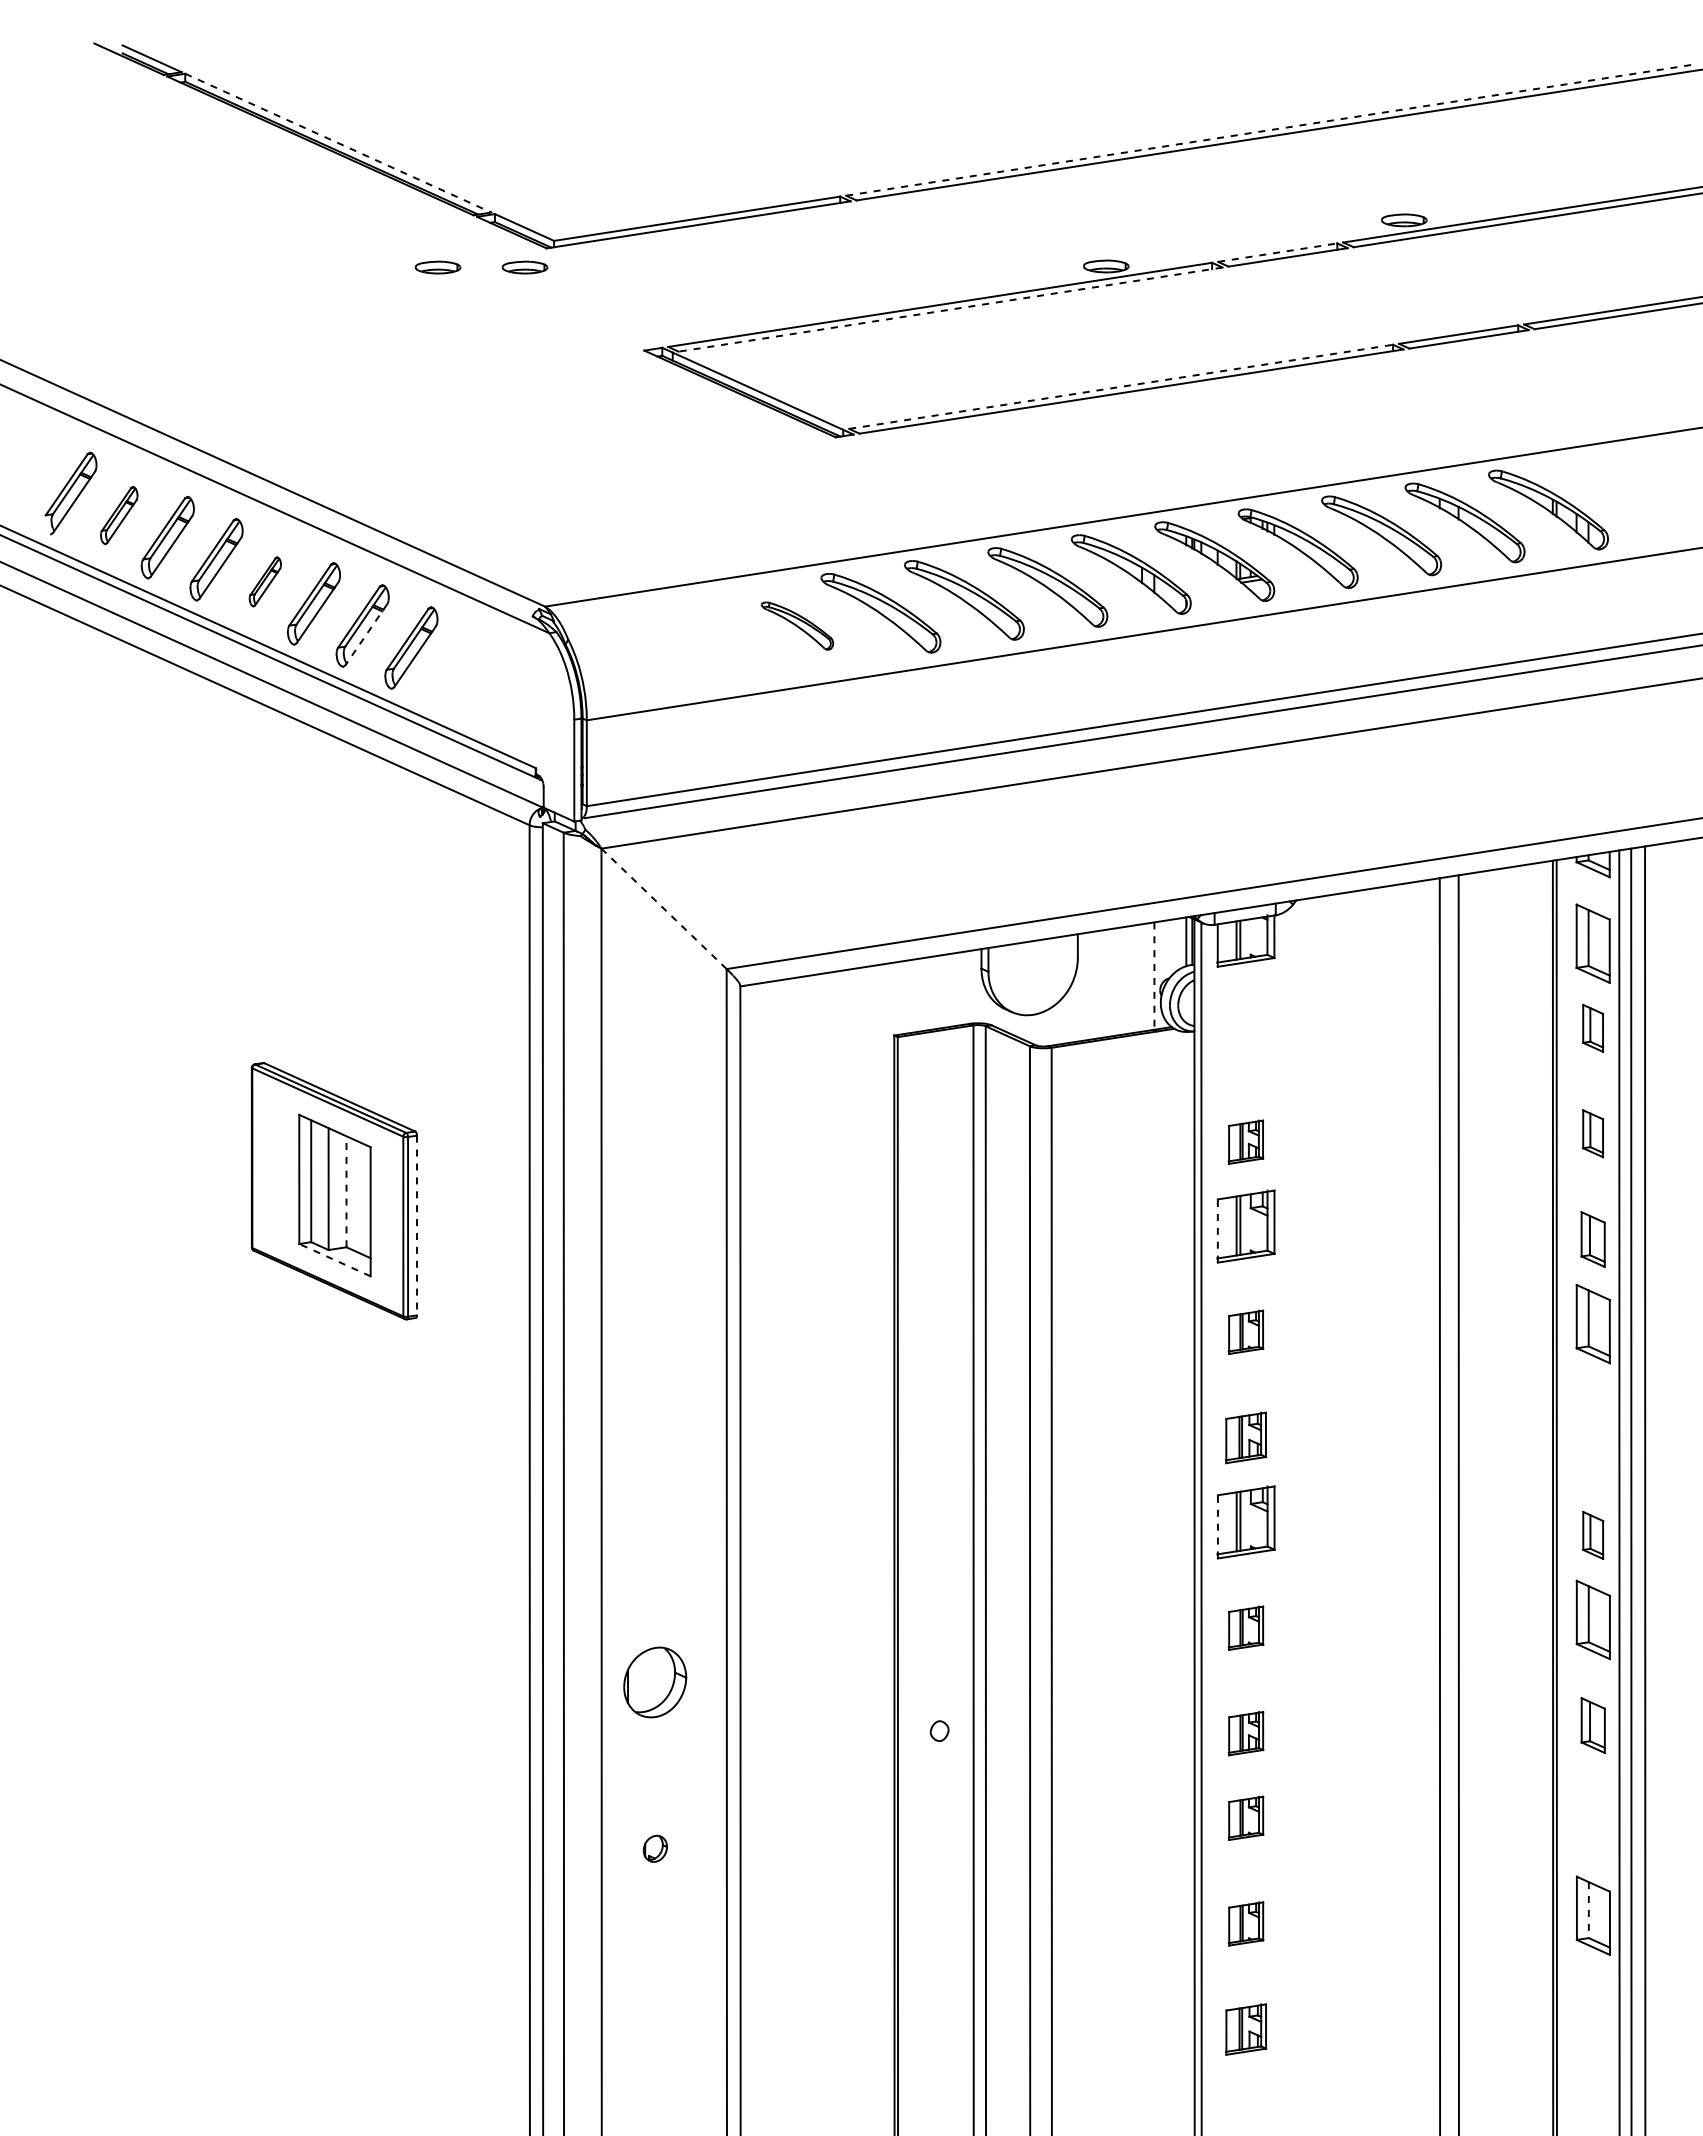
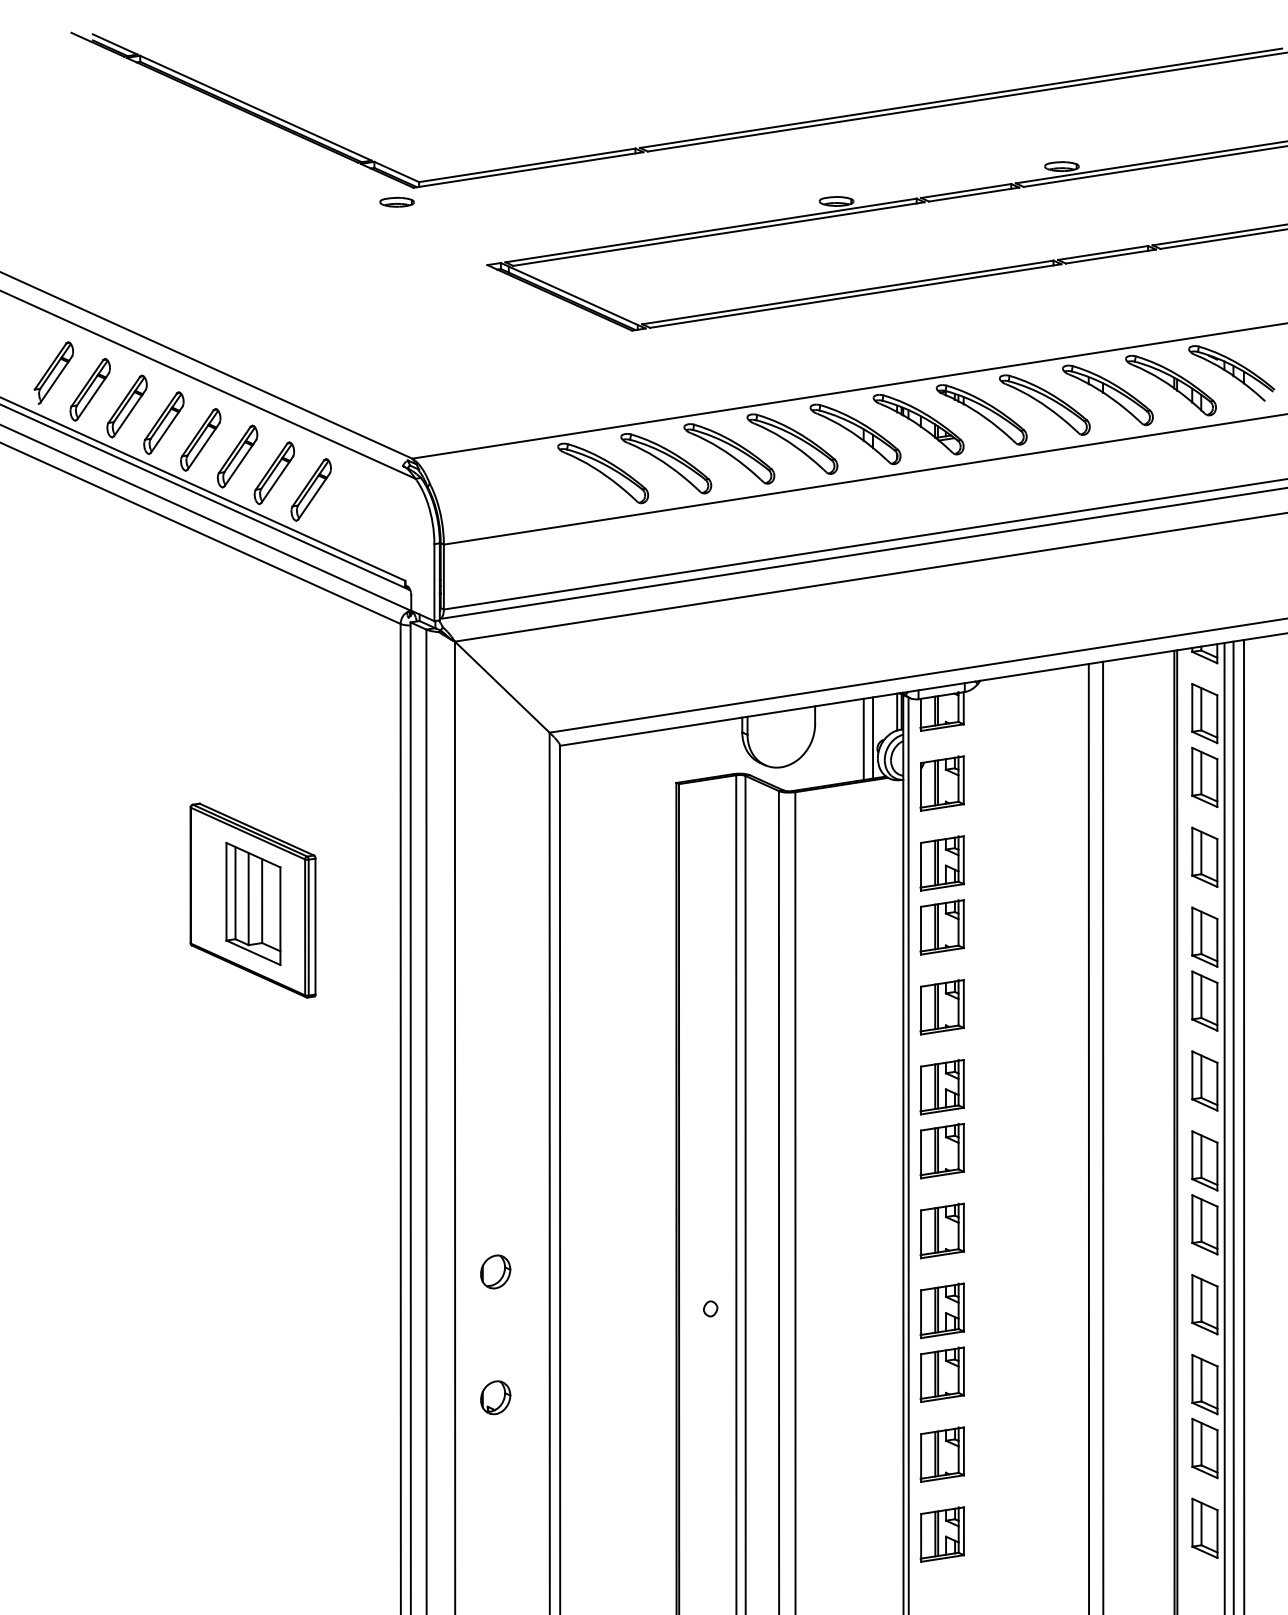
line: (1270, 130) -> (960, 98), dashed -> solid
line: (338, 143) -> (256, 108), dashed -> solid
line: (1278, 252) -> (966, 190), dashed -> solid
part: (437, 267) -> (330, 202), removed
line: (950, 309) -> (718, 233), dashed -> solid
line: (1121, 386) -> (848, 292), dashed -> solid
part: (1628, 493) -> (1231, 373), added
part: (119, 515) -> (90, 389), size x1.43
part: (265, 581) -> (200, 439), size x1.67
part: (797, 625) -> (603, 472), size x1.67
line: (366, 635) -> (277, 480), dashed -> solid
line: (664, 908) -> (502, 686), dashed -> solid
line: (1154, 976) -> (873, 738), dashed -> solid
line: (1142, 977) -> (864, 739), added
part: (1592, 1028) -> (1204, 777), size x1.67
part: (1245, 1036) -> (941, 783), added
part: (1592, 1133) -> (1204, 857), size x1.67
part: (1245, 1142) -> (941, 863), size x1.67
line: (346, 1191) -> (262, 900), dashed -> solid
line: (417, 1225) -> (315, 926), dashed -> solid
line: (1217, 1231) -> (920, 931), dashed -> solid
part: (1592, 1239) -> (1204, 937), size x1.43
line: (334, 1259) -> (253, 952), dashed -> solid
part: (1245, 1332) -> (941, 1007), size x1.67
part: (1592, 1429) -> (1204, 1080), added
part: (1245, 1437) -> (941, 1086), size x1.43
line: (1217, 1526) -> (920, 1154), dashed -> solid
part: (1592, 1535) -> (1204, 1160), size x1.67
part: (1245, 1628) -> (941, 1231), size x1.67
part: (655, 1681) -> (495, 1271), size x0.62
part: (1592, 1725) -> (1204, 1304), size x1.43
part: (1245, 1733) -> (941, 1310), size x1.67
part: (1245, 1818) -> (941, 1374), size x1.67
part: (1592, 1831) -> (1204, 1384), added
part: (655, 1848) -> (495, 1397), size x1.67
line: (1588, 1910) -> (1201, 1444), dashed -> solid
part: (1245, 1923) -> (941, 1454), size x1.67
part: (1592, 2021) -> (1204, 1528), added
part: (1245, 2029) -> (941, 1534), size x1.43

